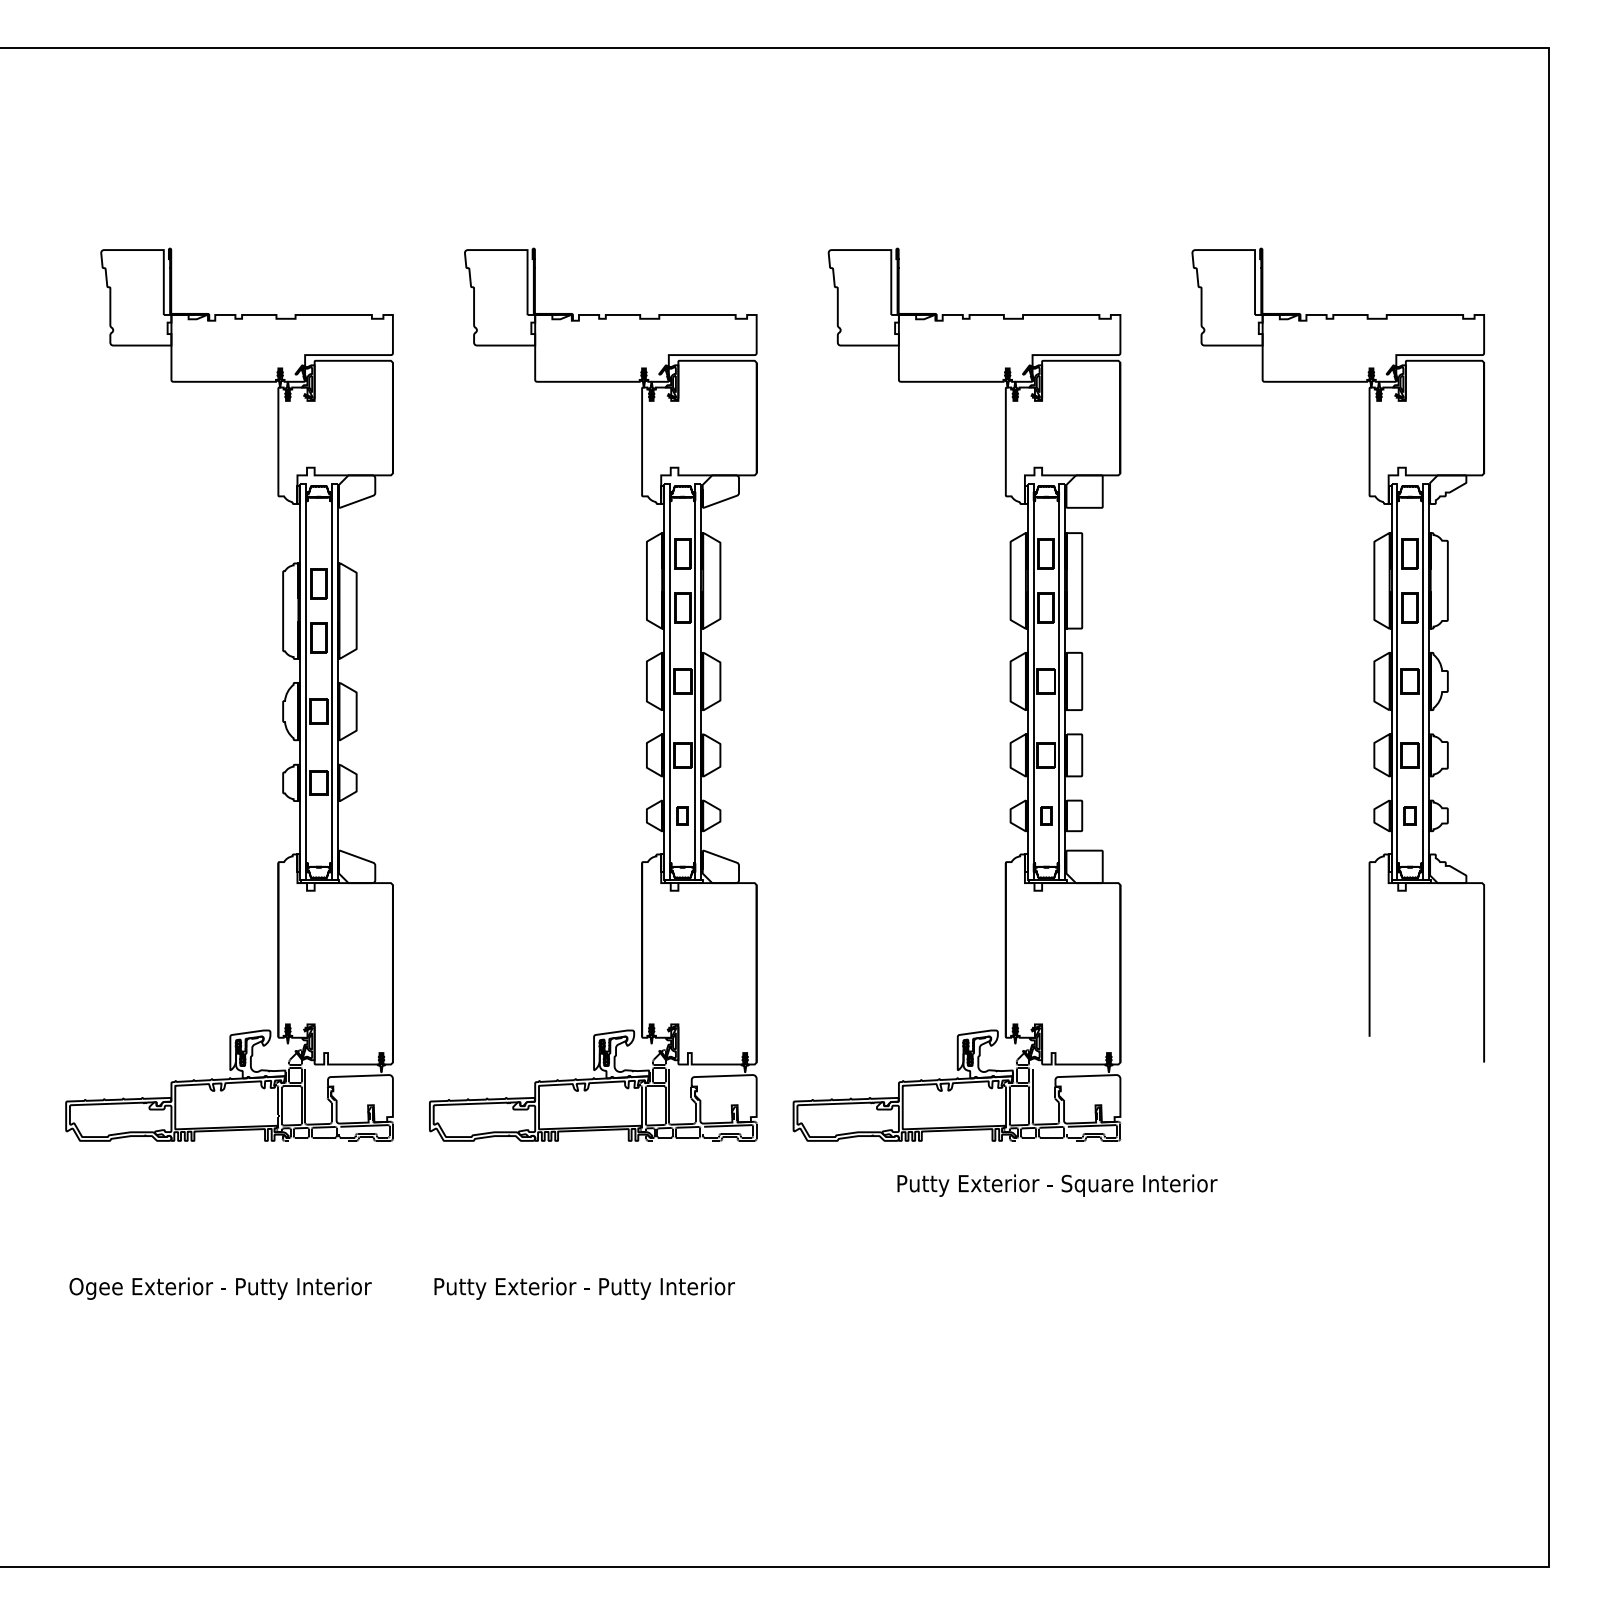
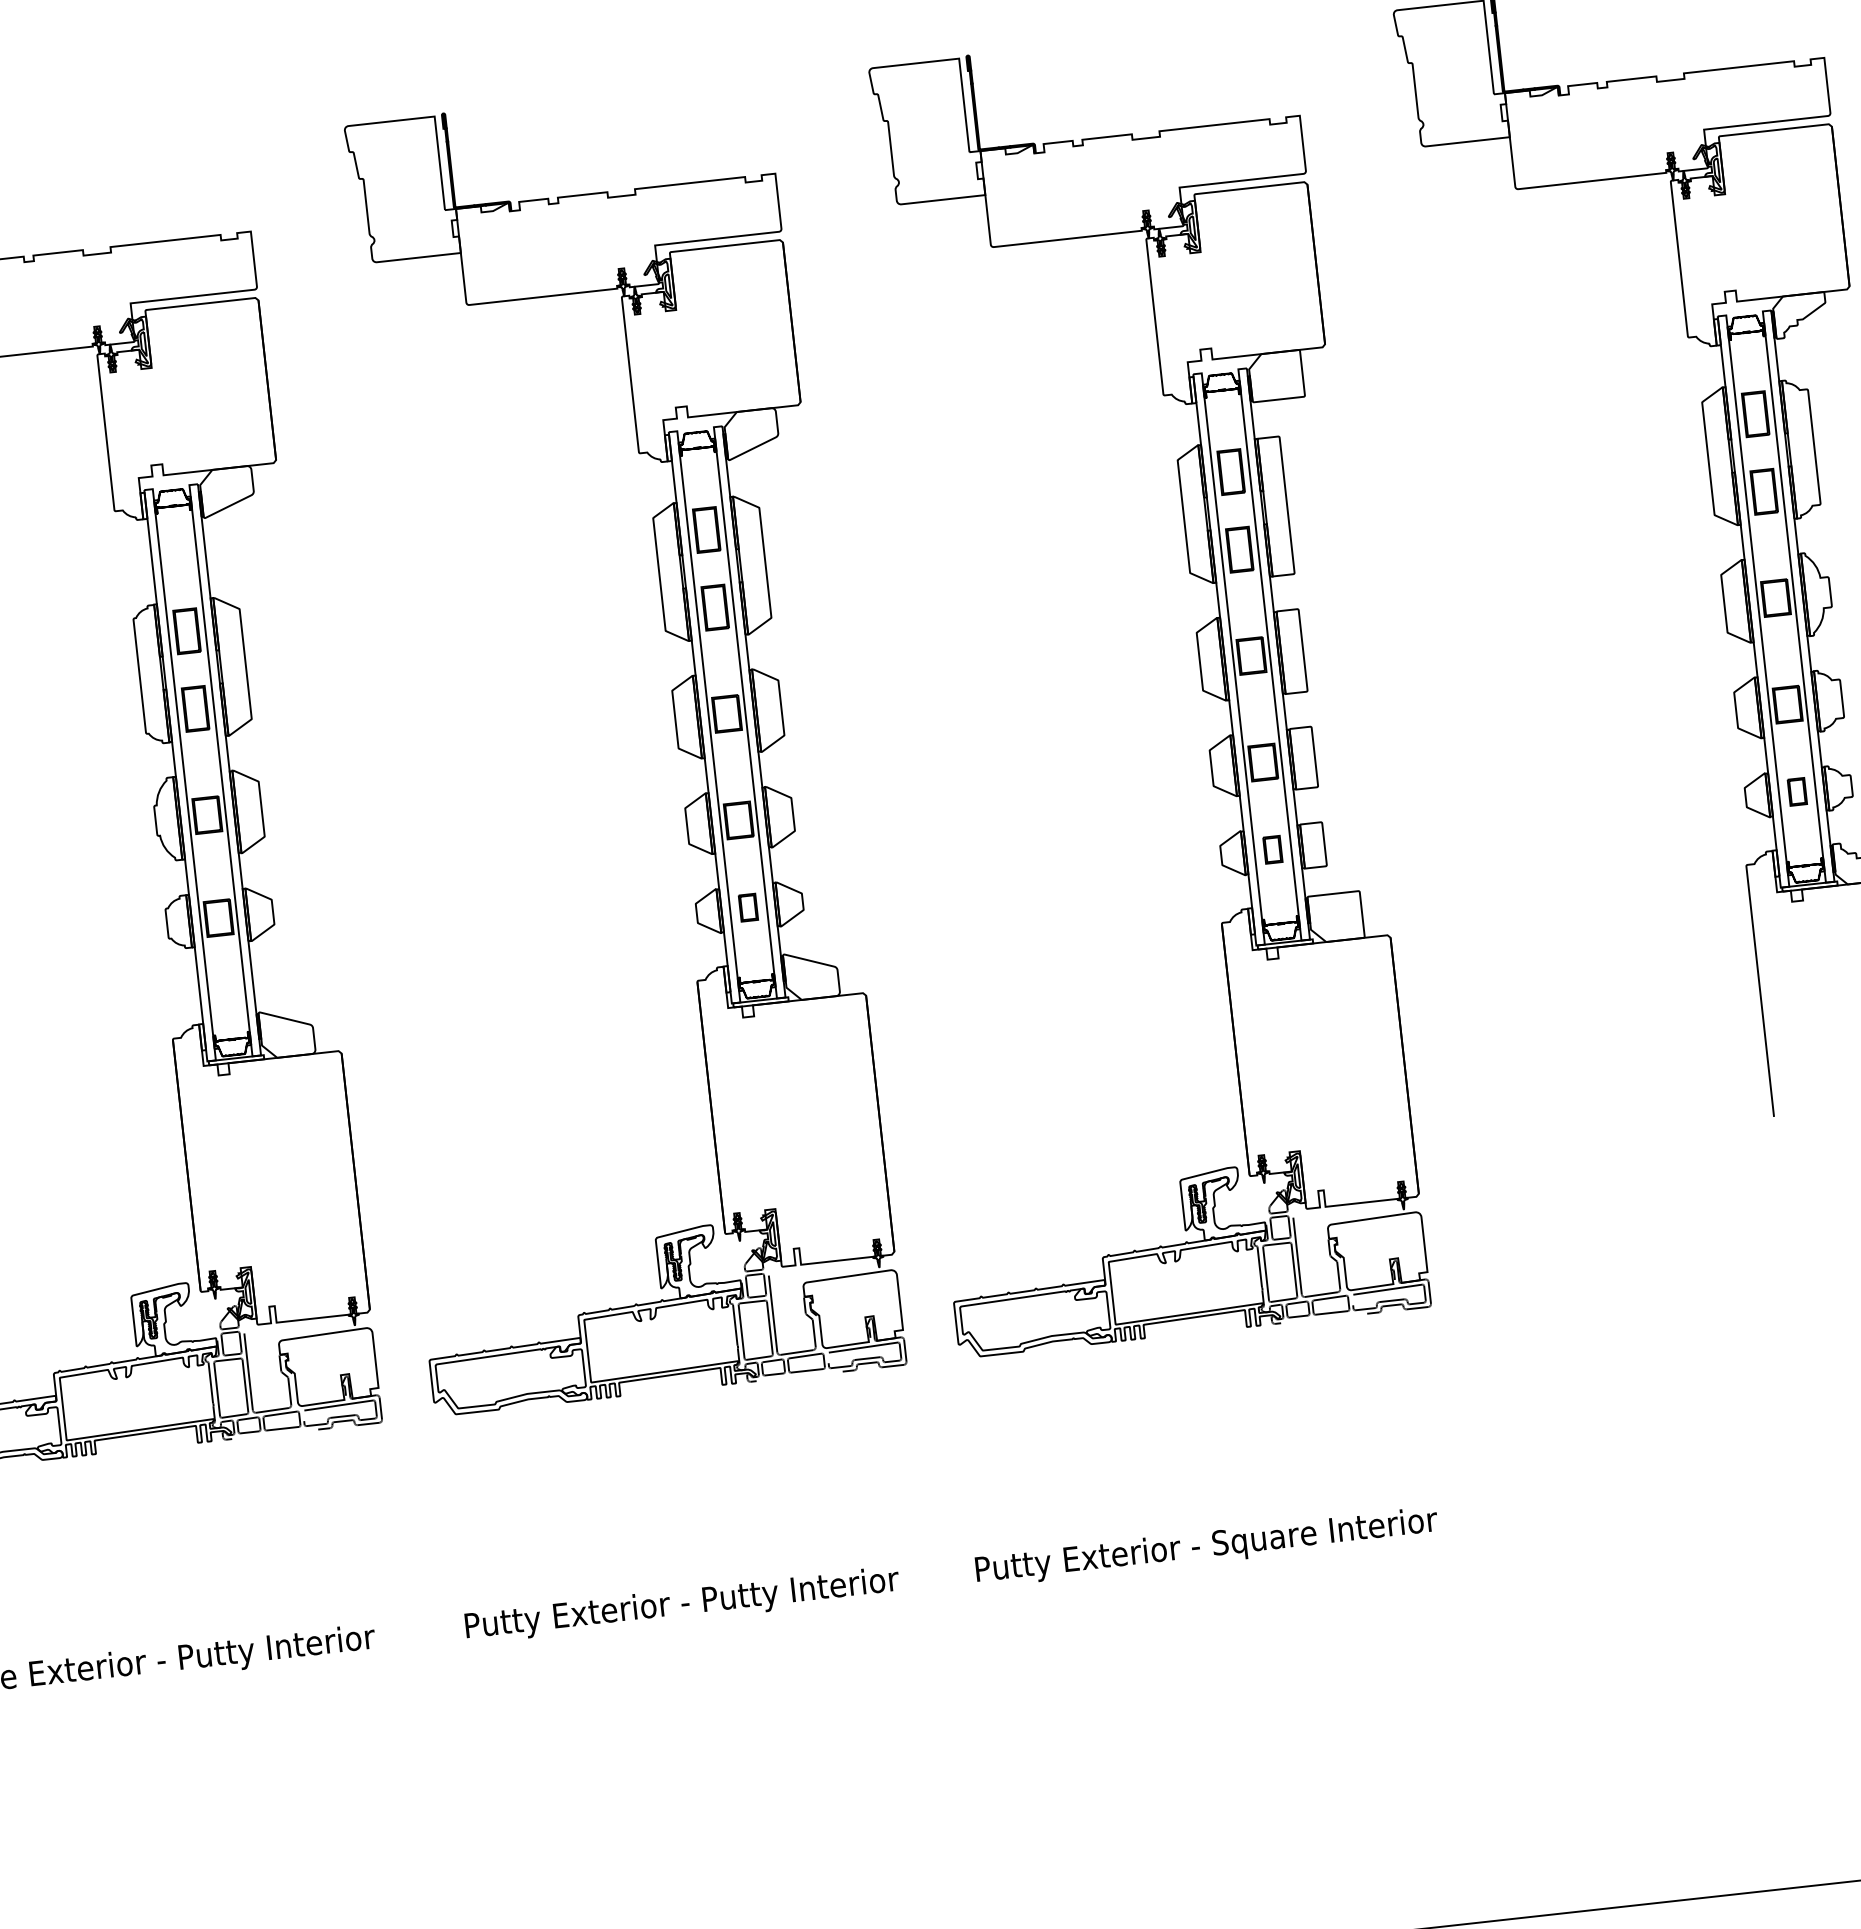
text: (1057, 1185) -> (1206, 1546), moved

